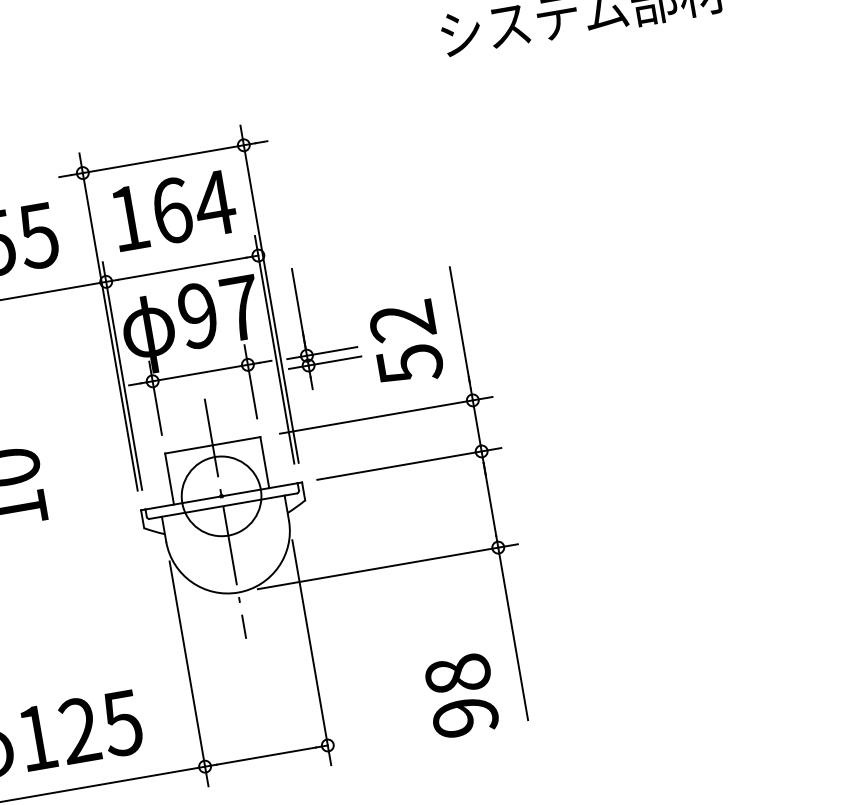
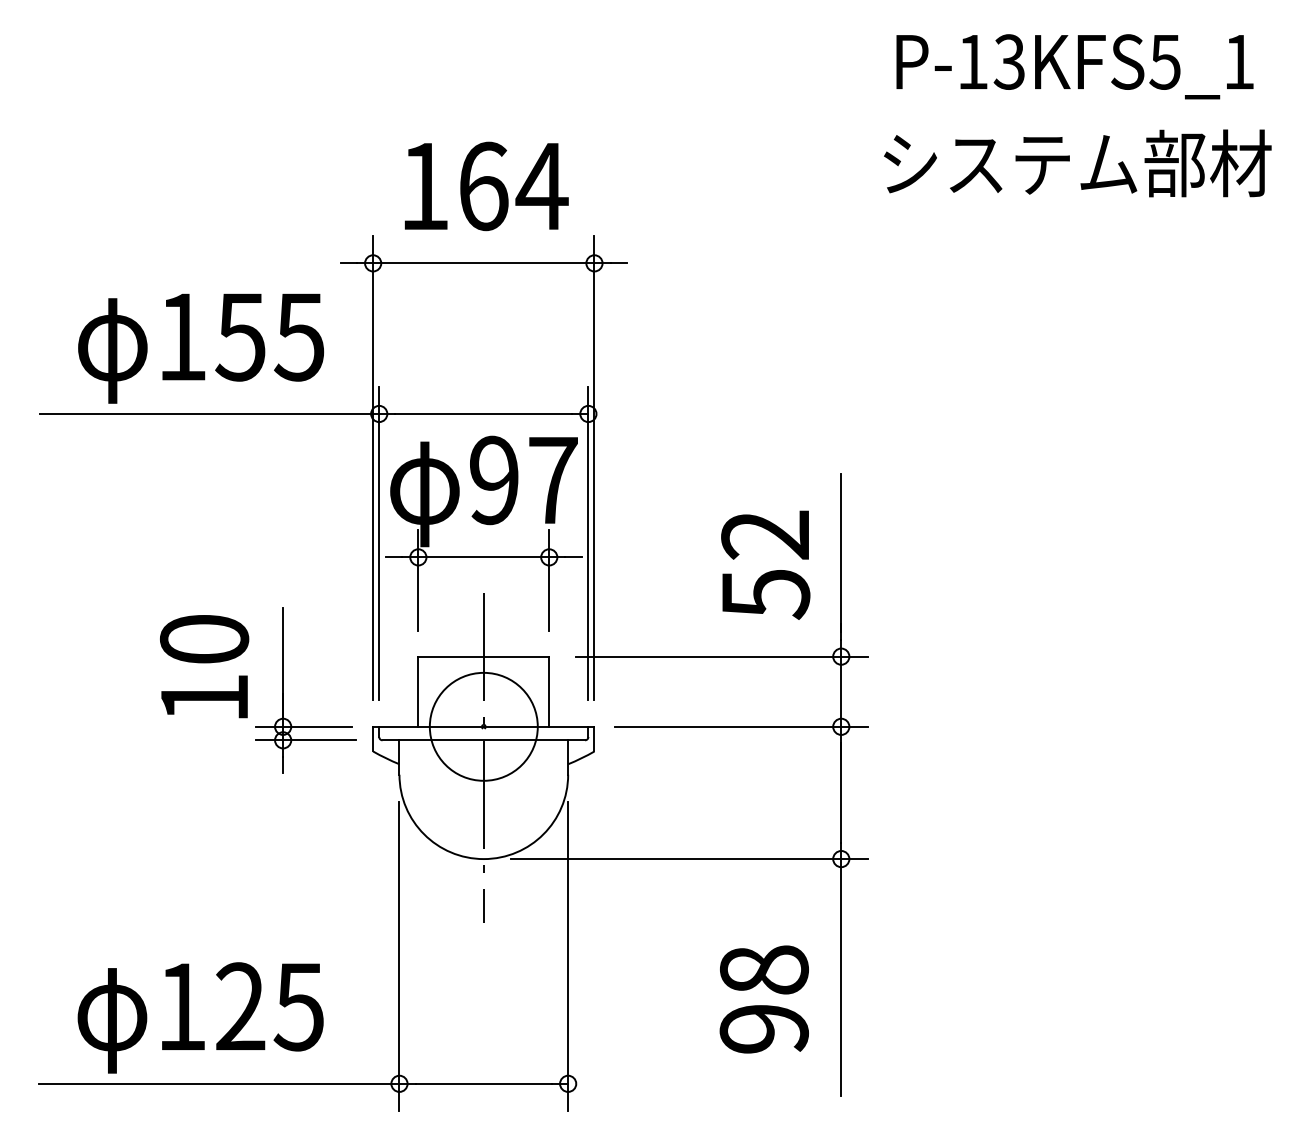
text: (174, 210) -> (486, 186), moved
part: (302, 329) -> (283, 690), moved
text: (461, 695) -> (763, 999), moved

